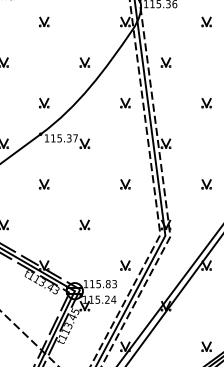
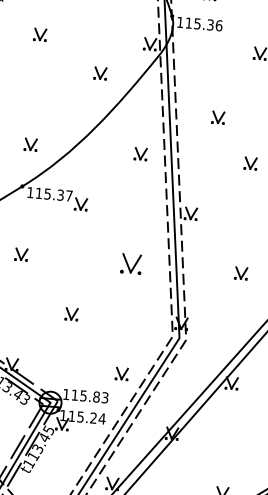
part: (84, 62) -> (100, 73), moved
part: (165, 62) -> (217, 117), moved
part: (125, 184) -> (131, 264), size x1.6

